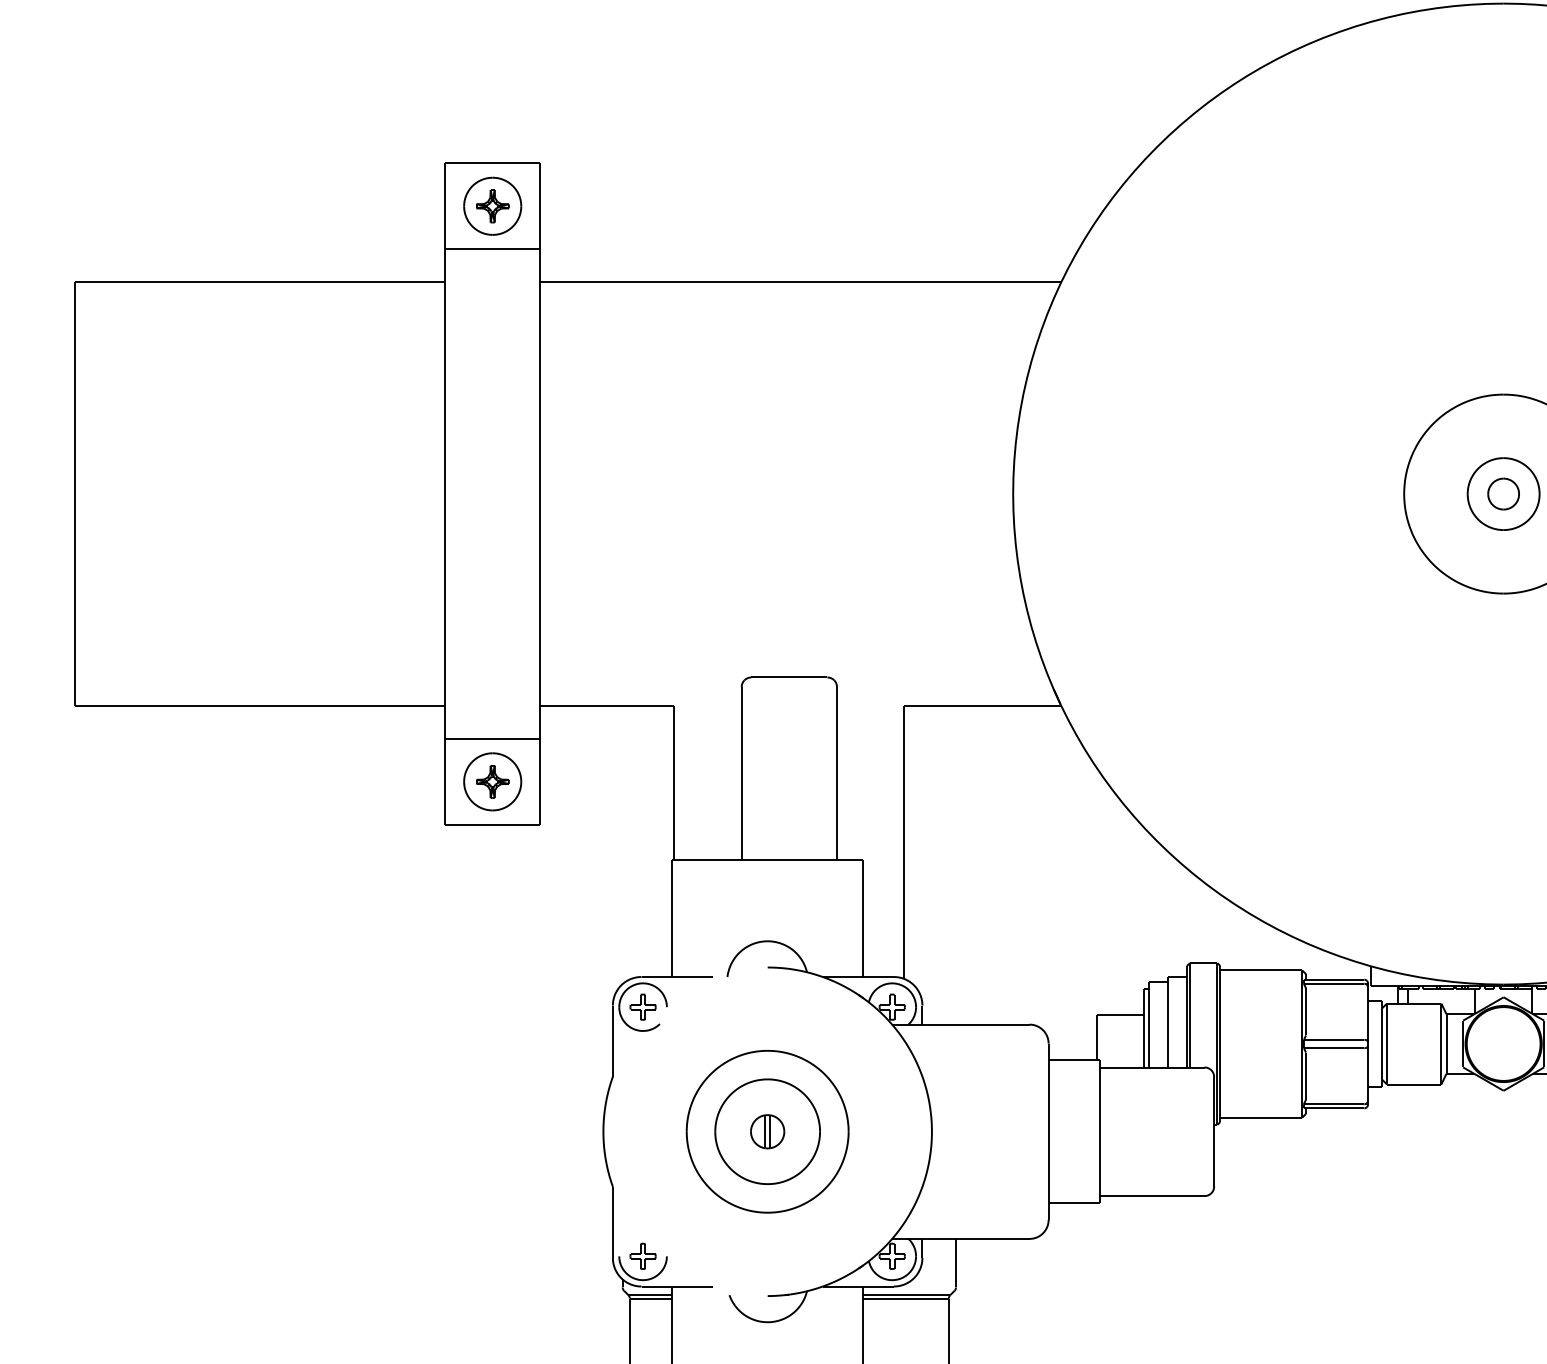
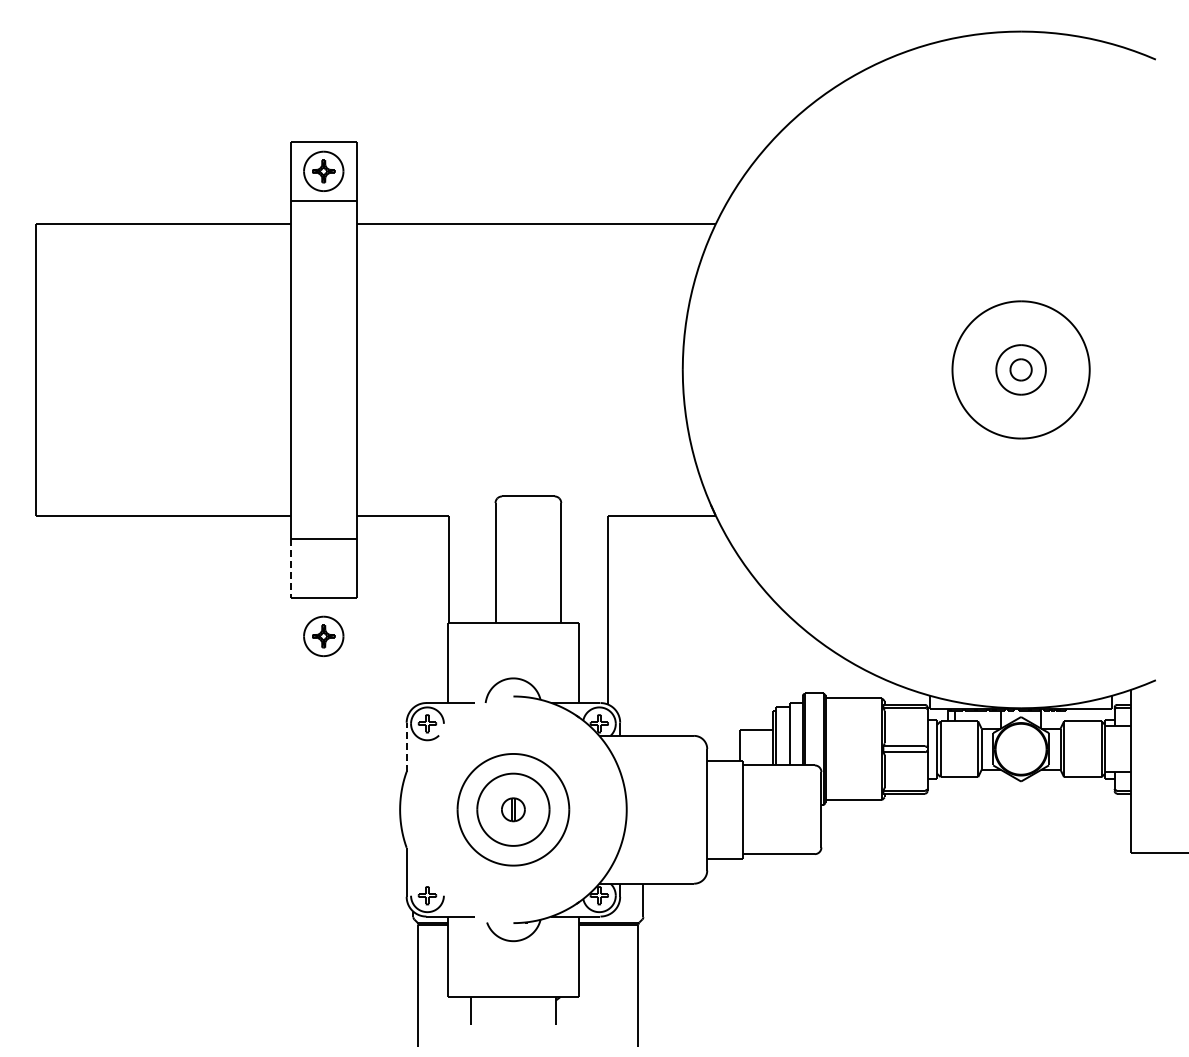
part: (492, 780) -> (323, 635), moved
line: (444, 781) -> (290, 568), solid -> dashed
line: (612, 1041) -> (406, 747), solid -> dashed

